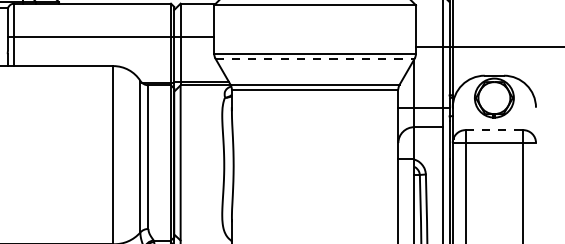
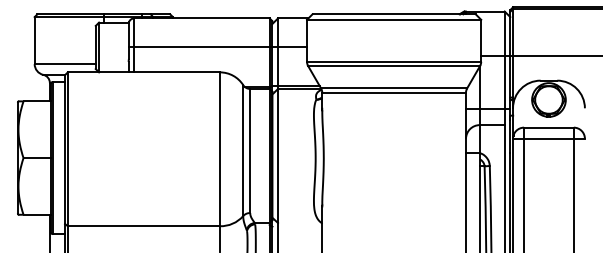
line: (315, 59) -> (394, 66), dashed -> solid
line: (493, 129) -> (548, 127), dashed -> solid

